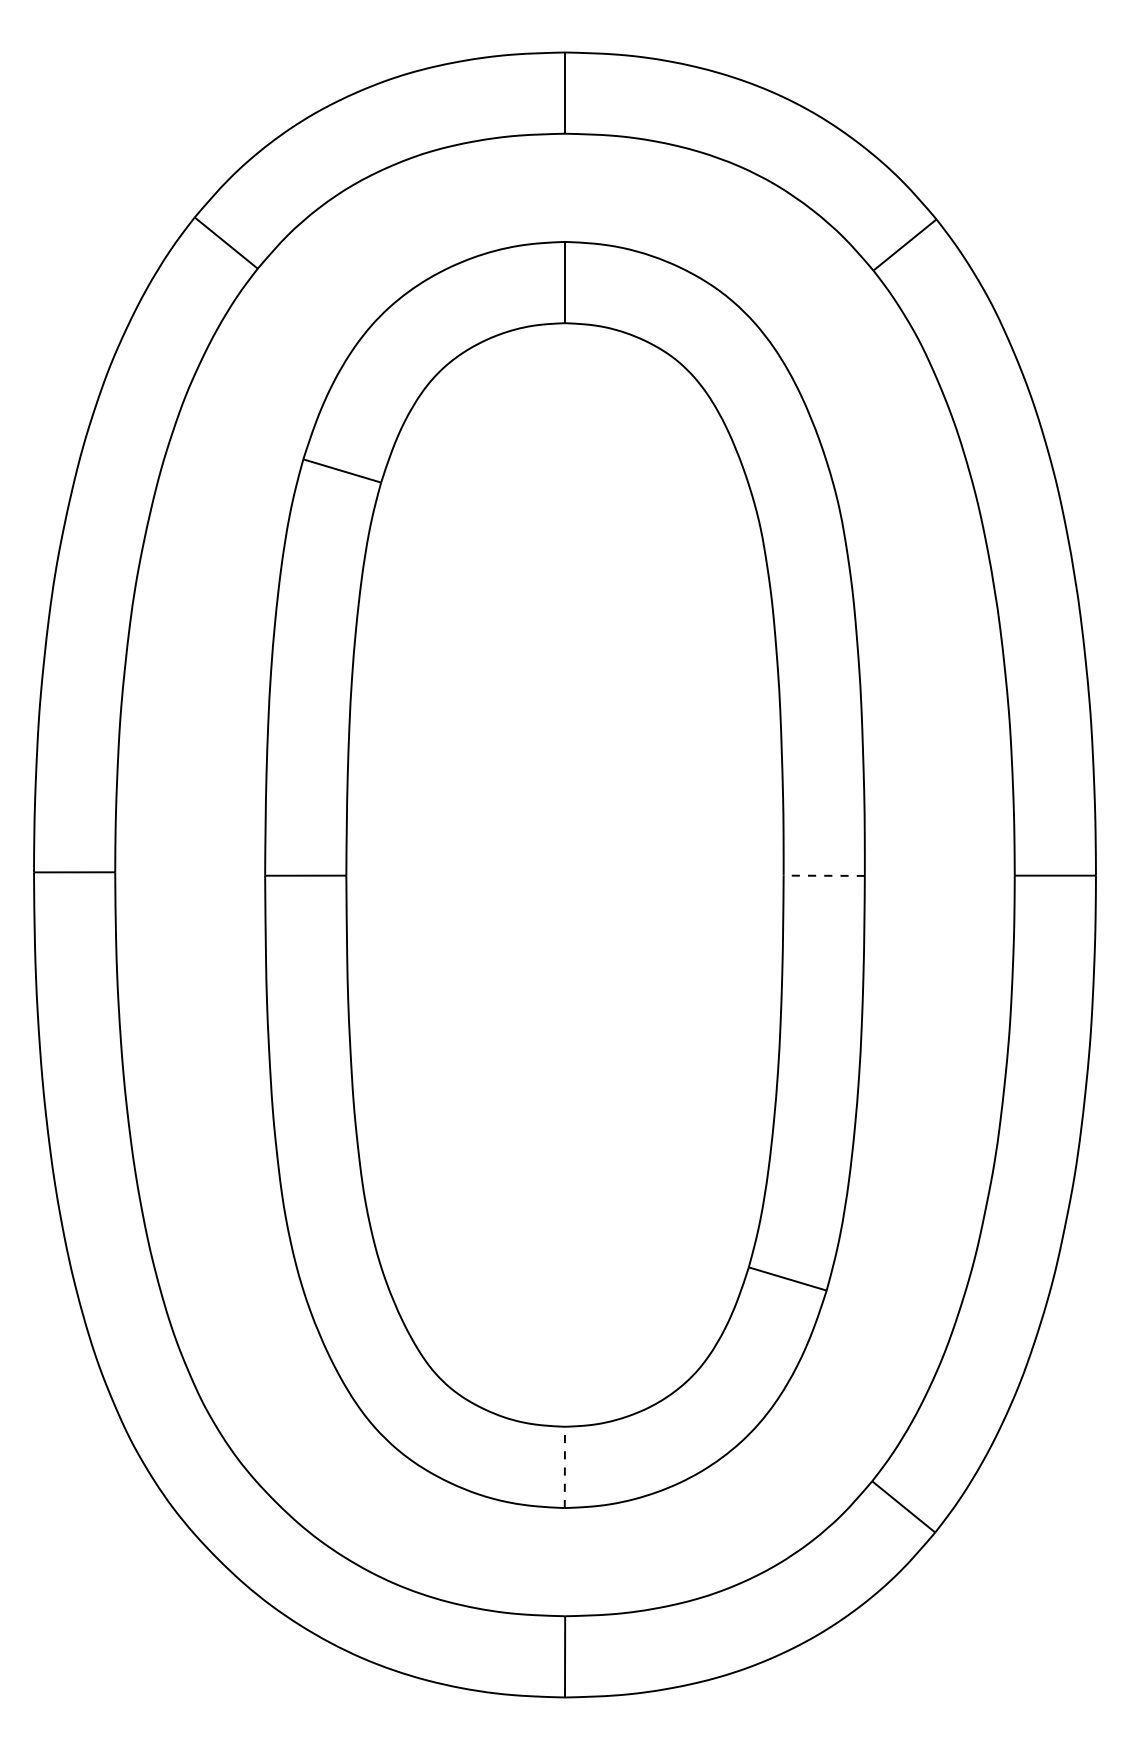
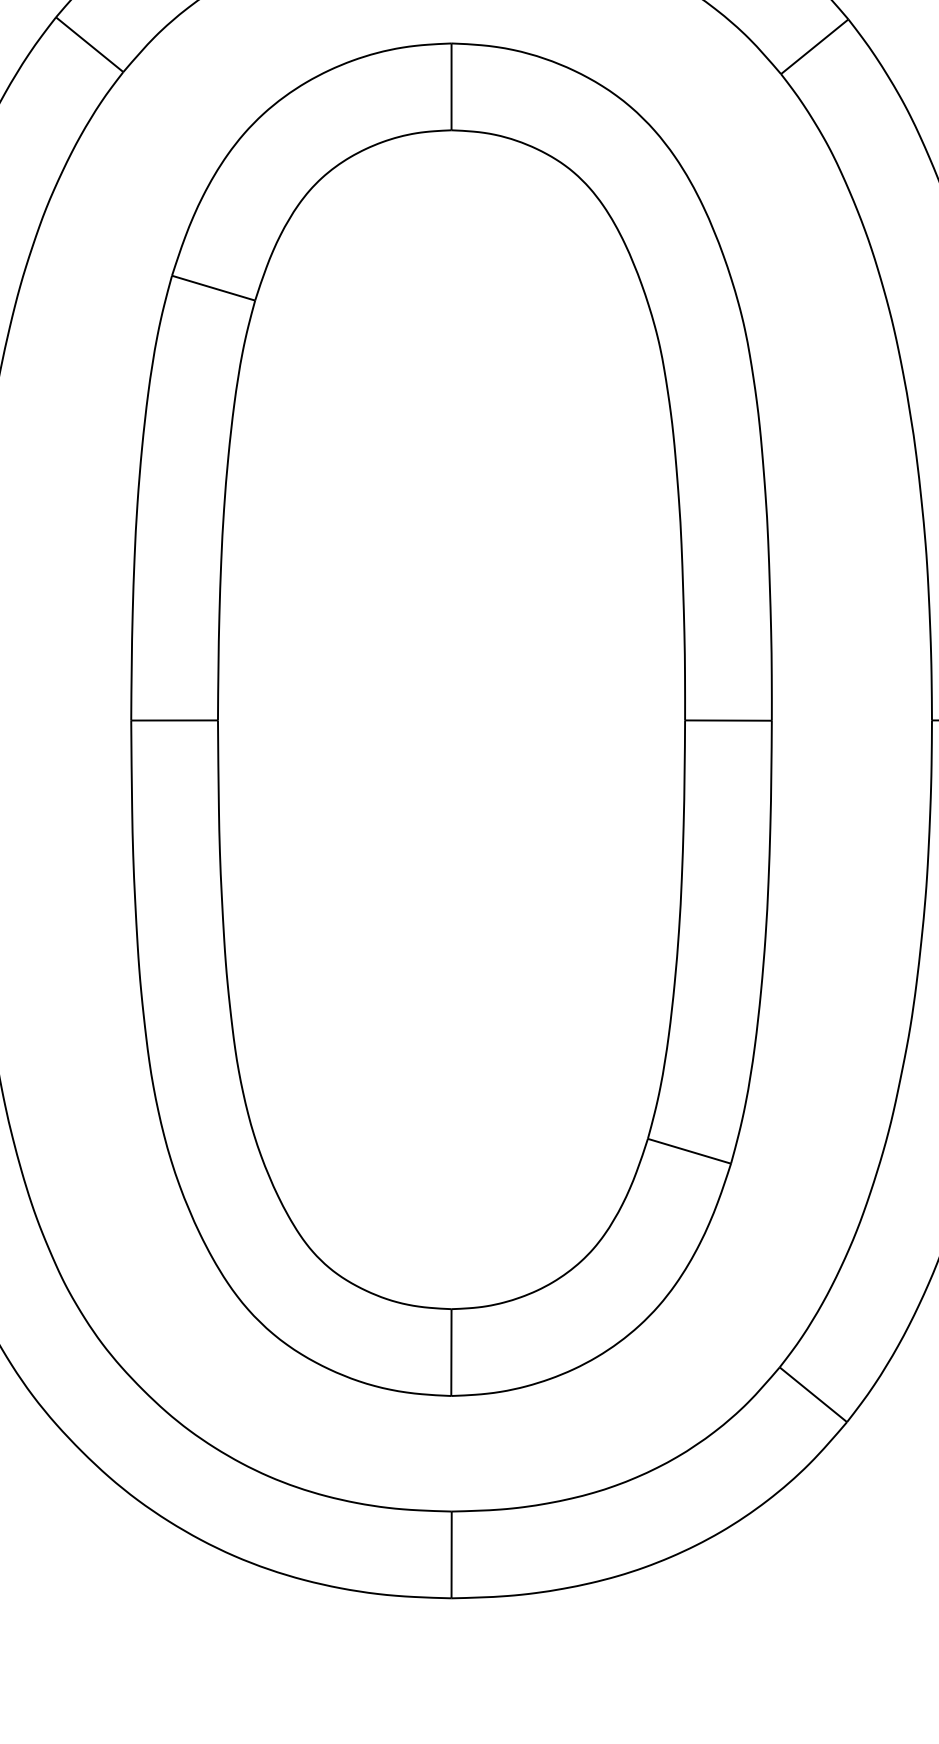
line: (823, 875) -> (727, 720), dashed -> solid
line: (564, 1467) -> (451, 1352), dashed -> solid

